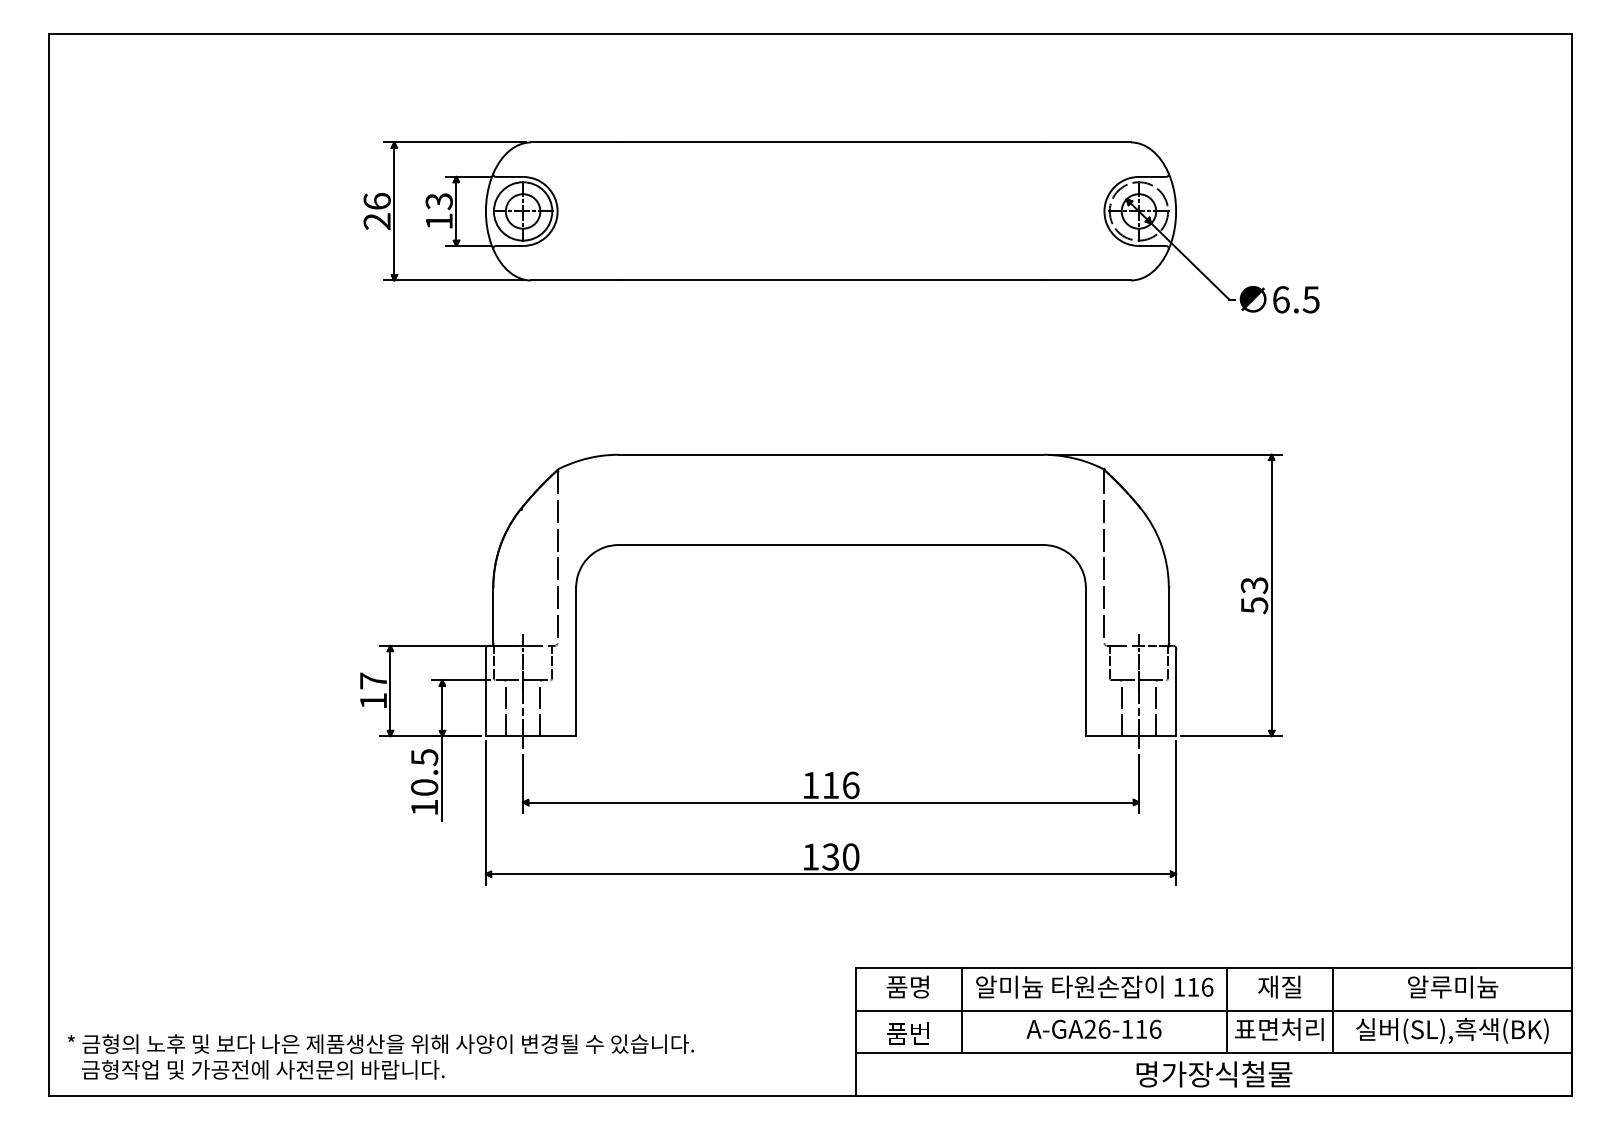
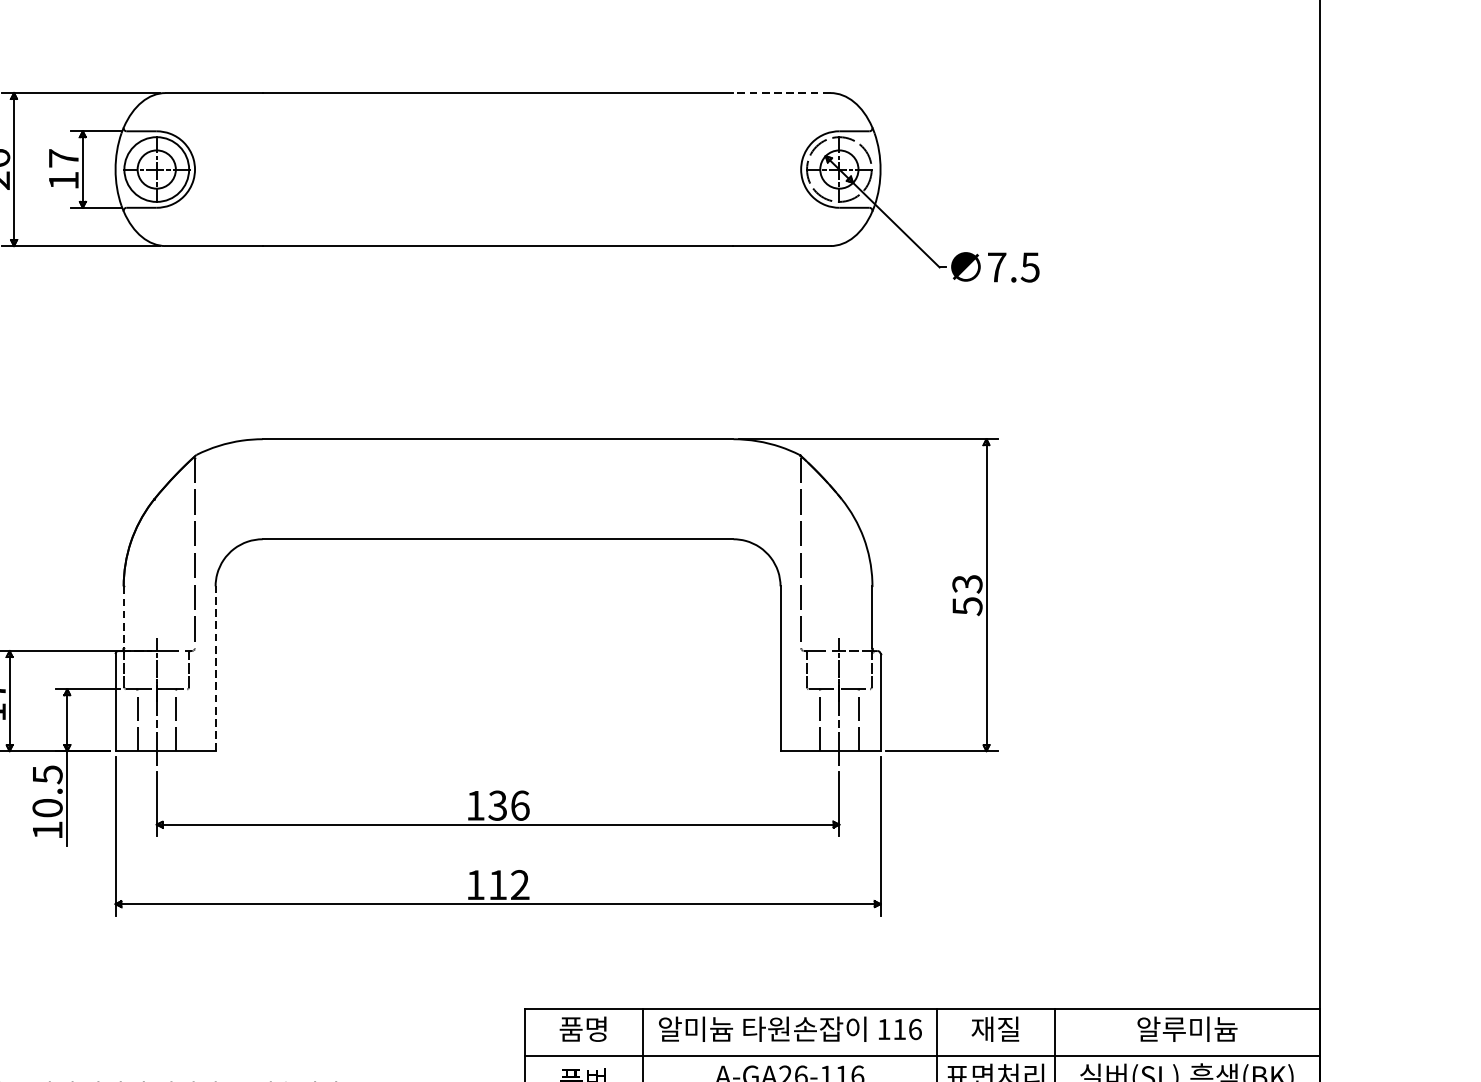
line: (1087, 142) -> (782, 93), solid -> dashed
text: (438, 201) -> (62, 158), 13 -> 17
text: (1281, 299) -> (997, 267), 6.5 -> 7.5
line: (493, 615) -> (123, 617), solid -> dashed
line: (576, 661) -> (215, 668), solid -> dashed
text: (830, 785) -> (497, 805), 116 -> 136
text: (840, 856) -> (508, 884), 130 -> 112

